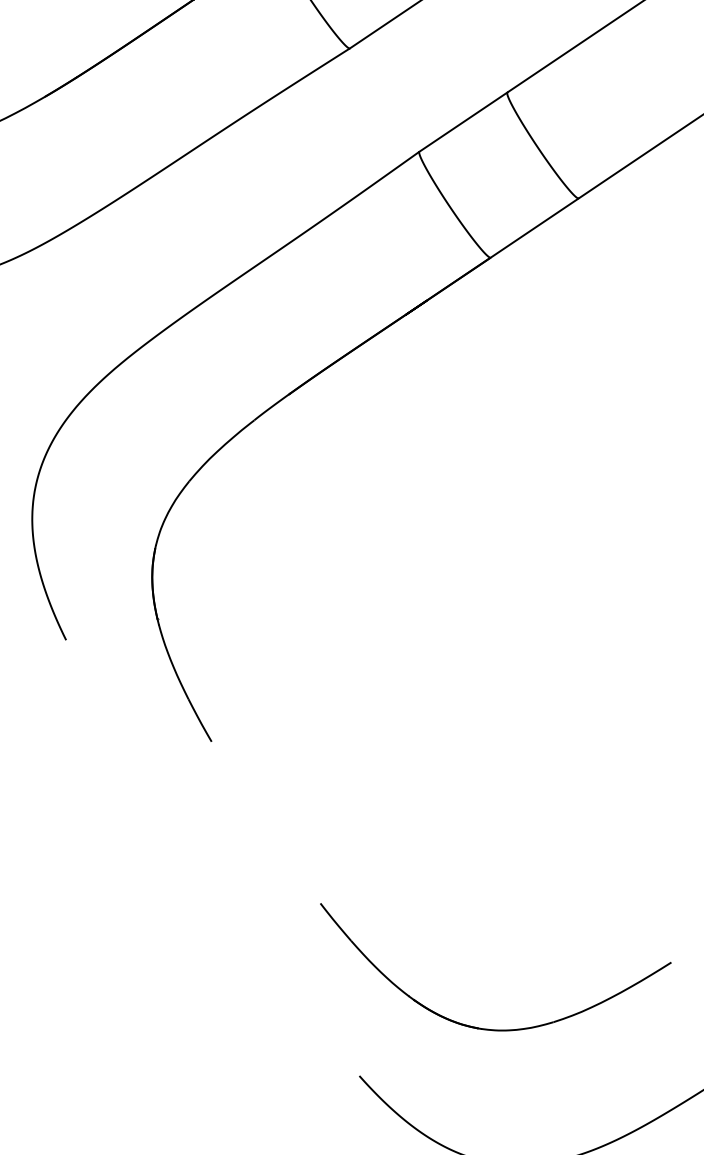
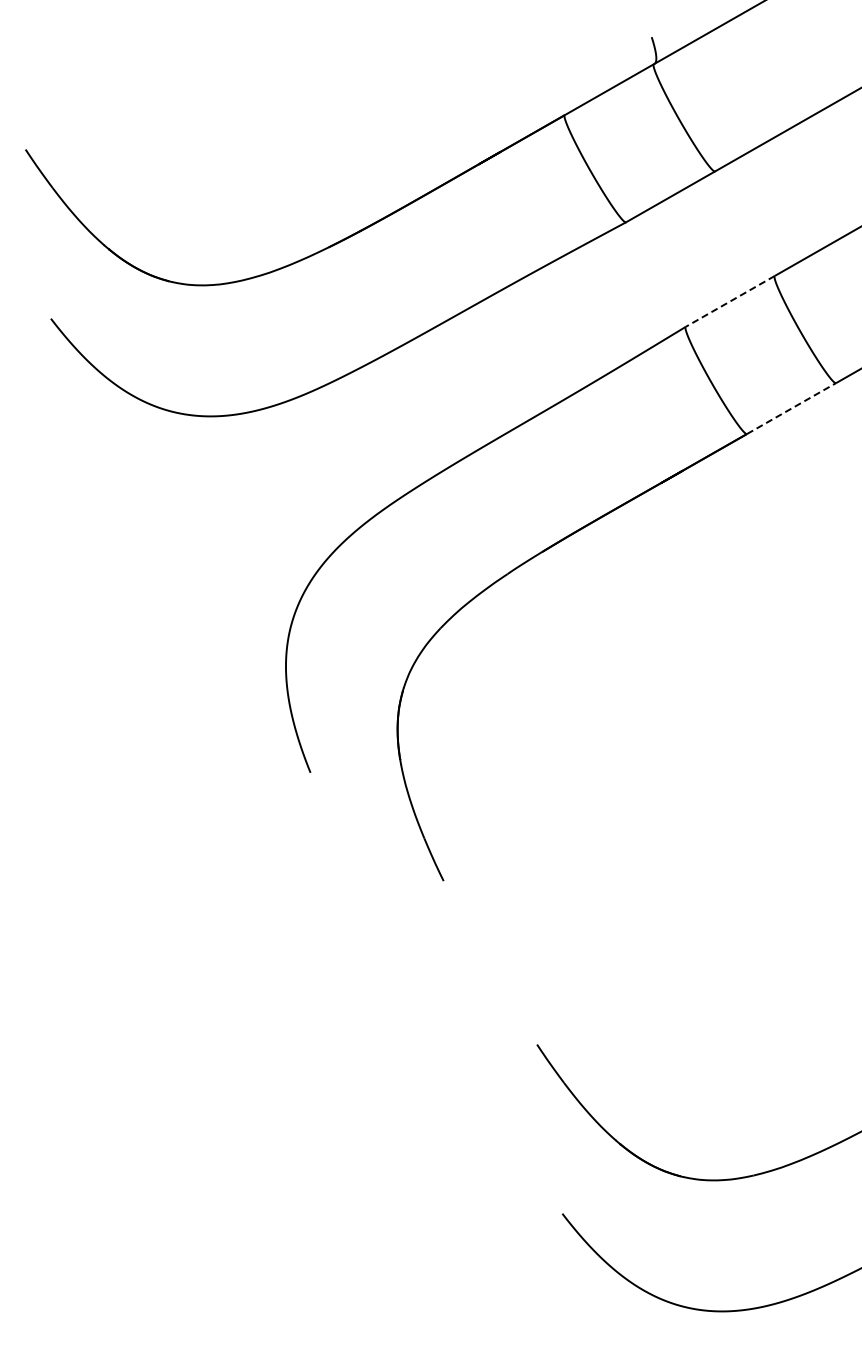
line: (462, 122) -> (729, 301), solid -> dashed
line: (535, 227) -> (792, 408), solid -> dashed

